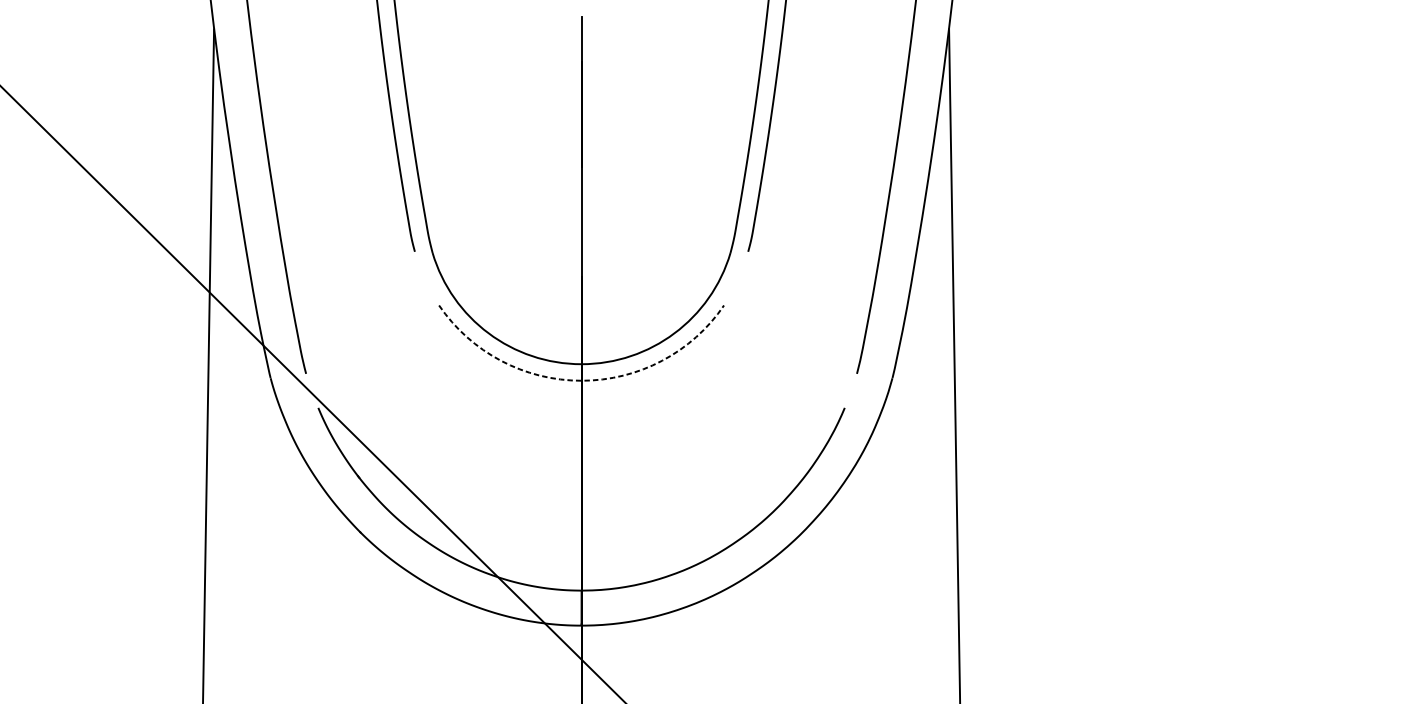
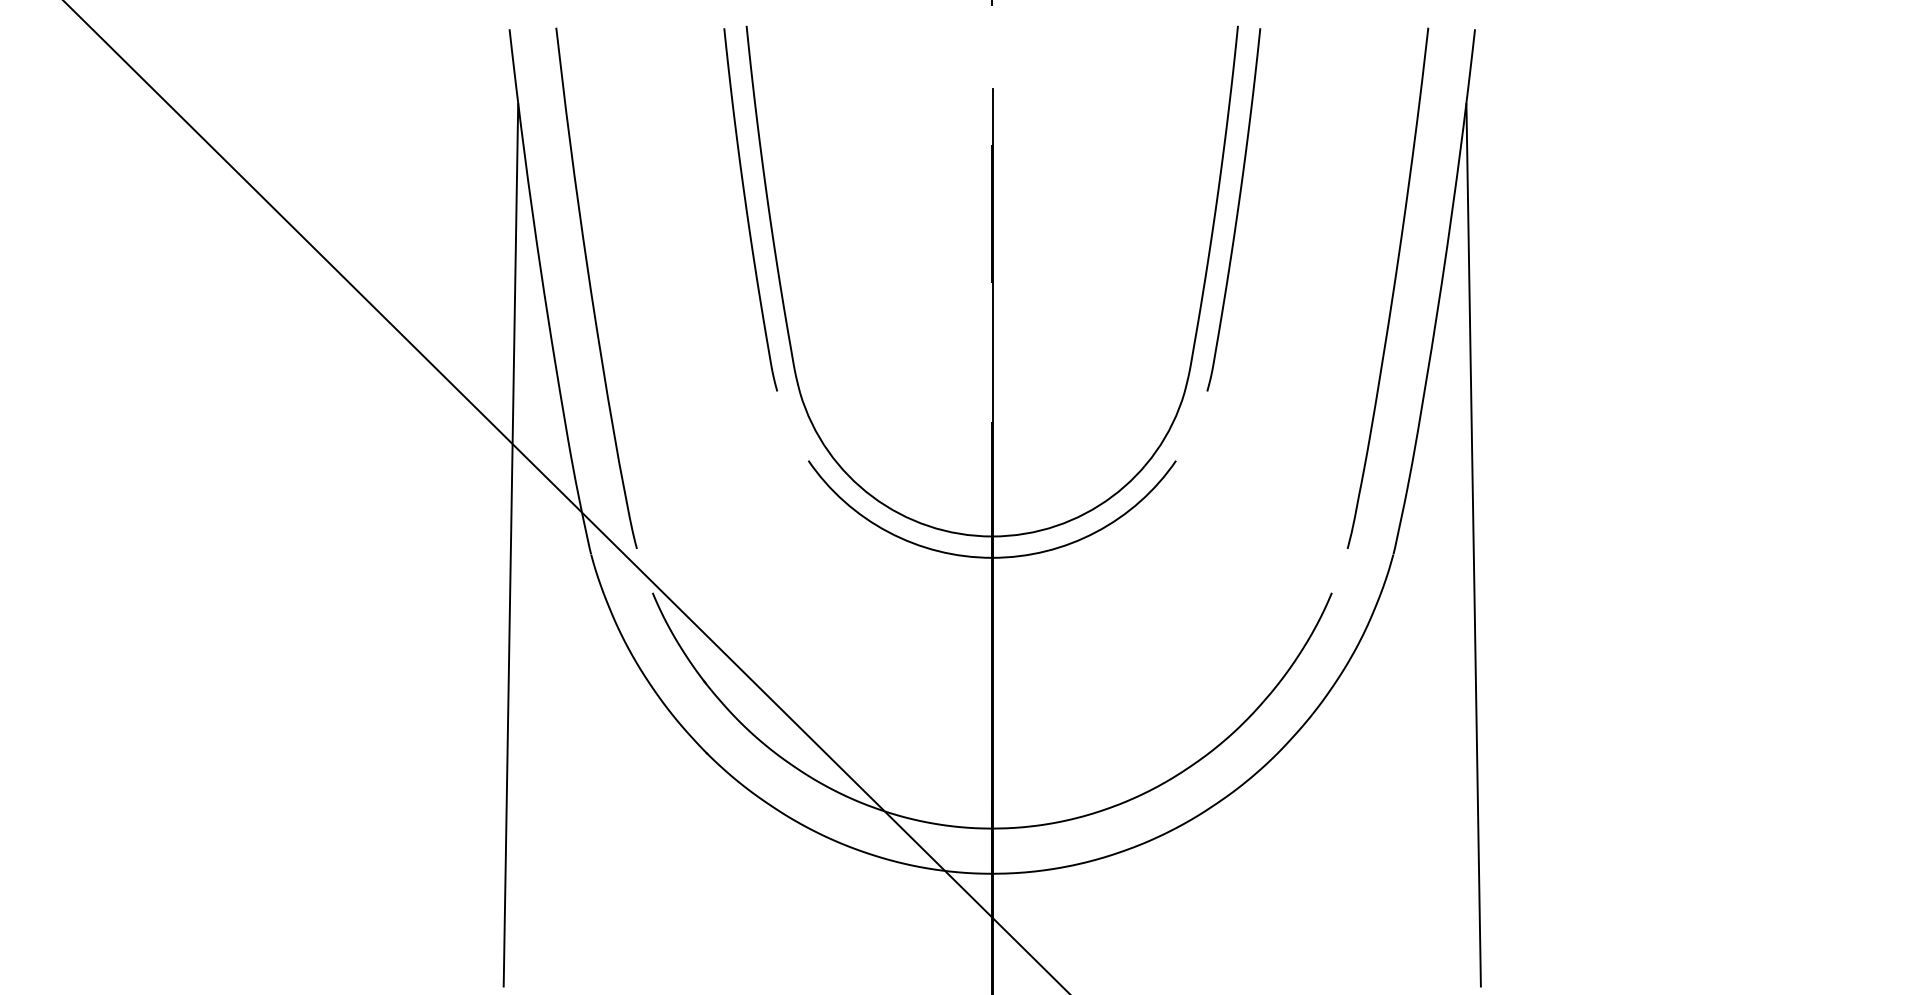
arc: (581, 380) -> (992, 557), dashed -> solid

